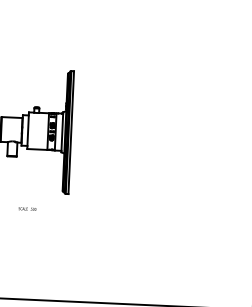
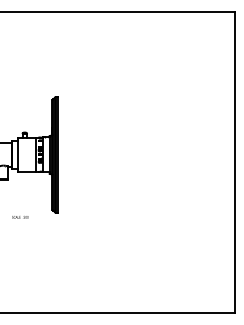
text: (27, 209) -> (20, 217), moved

